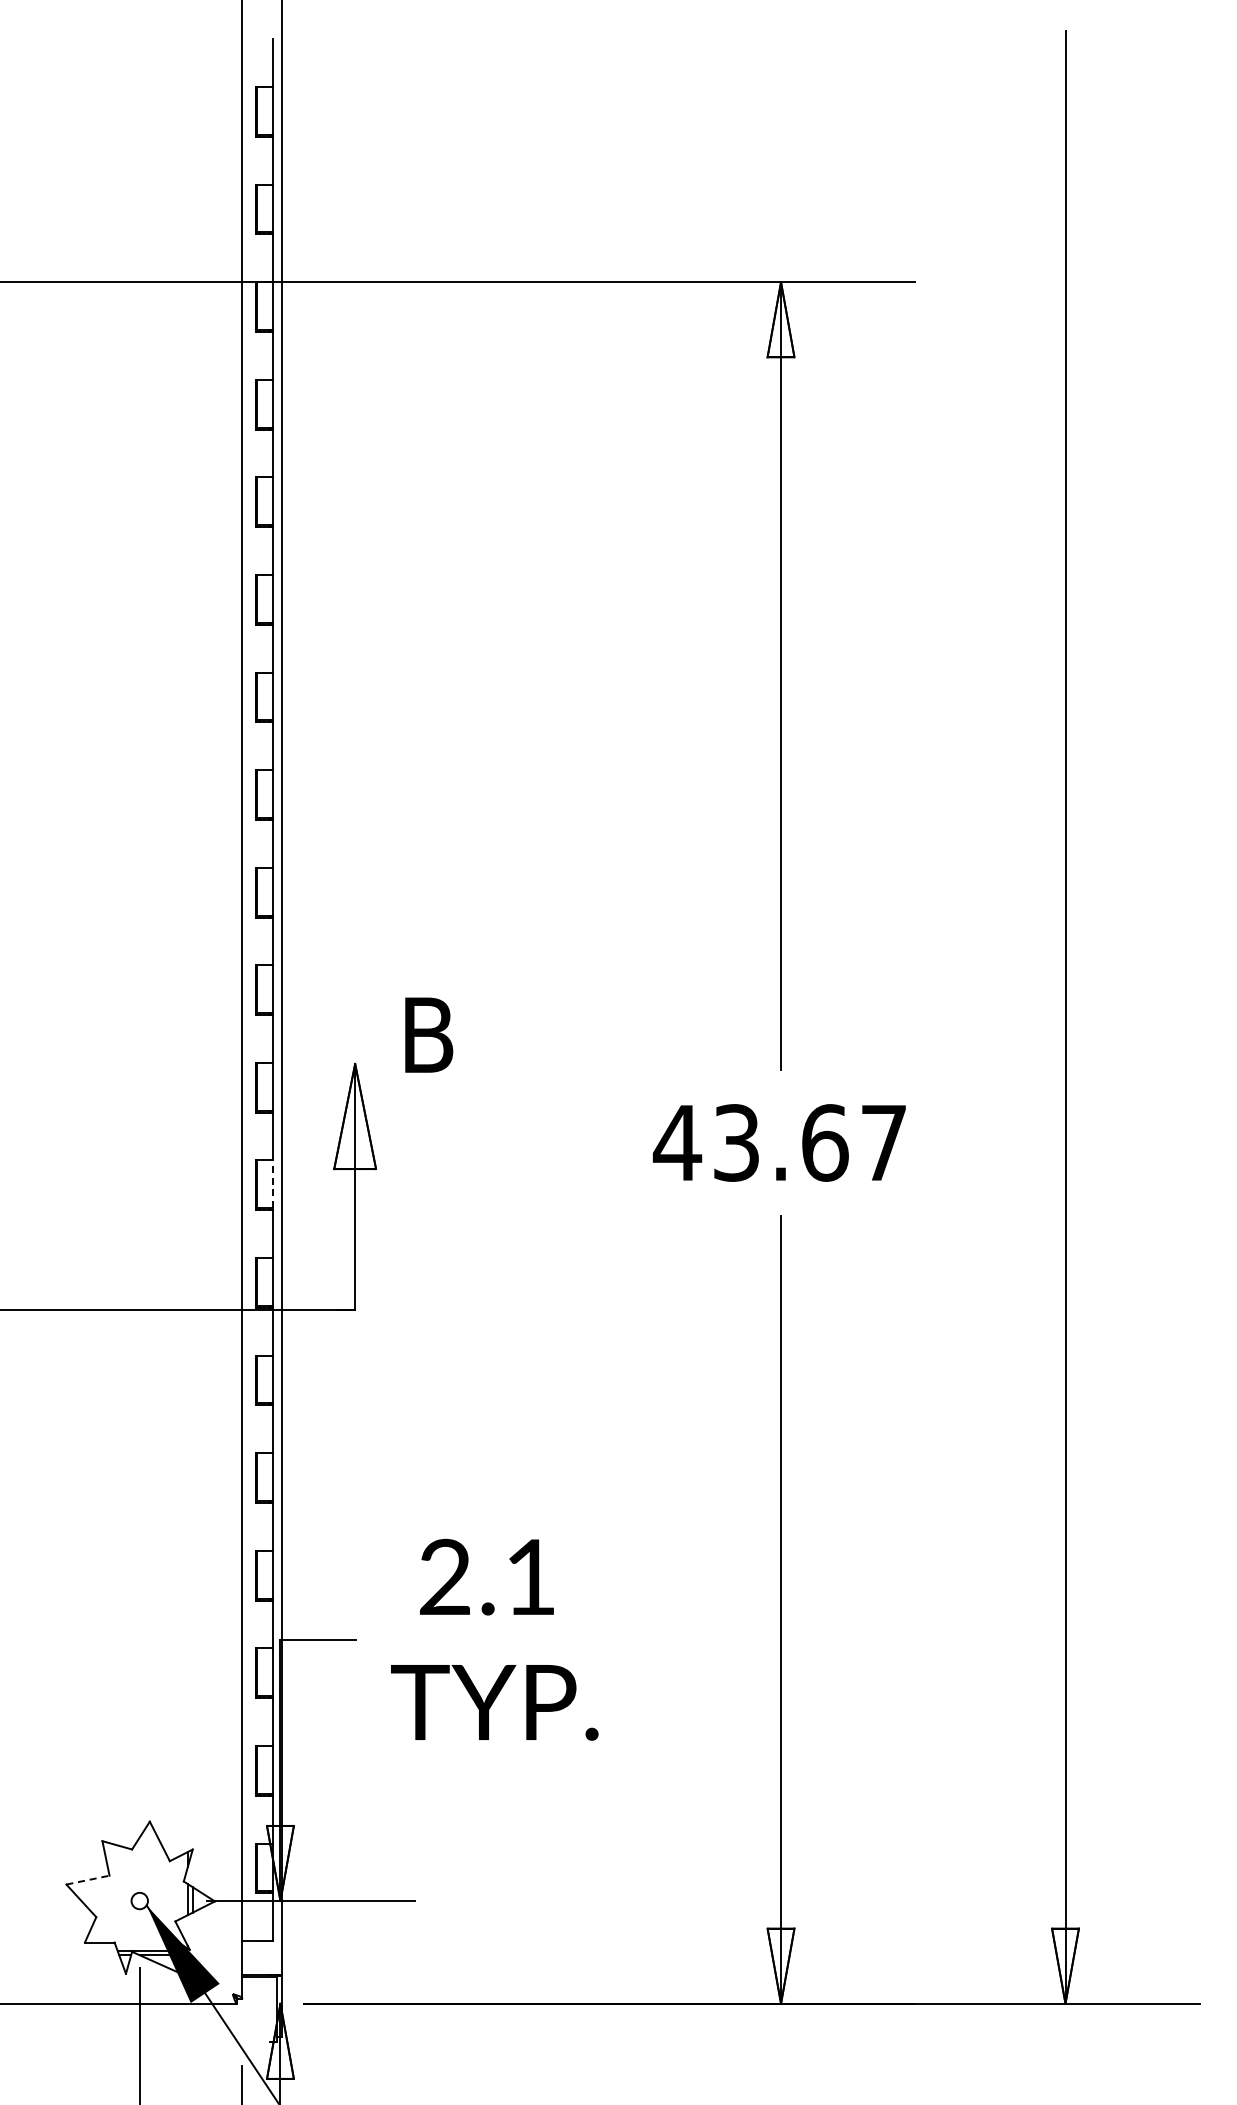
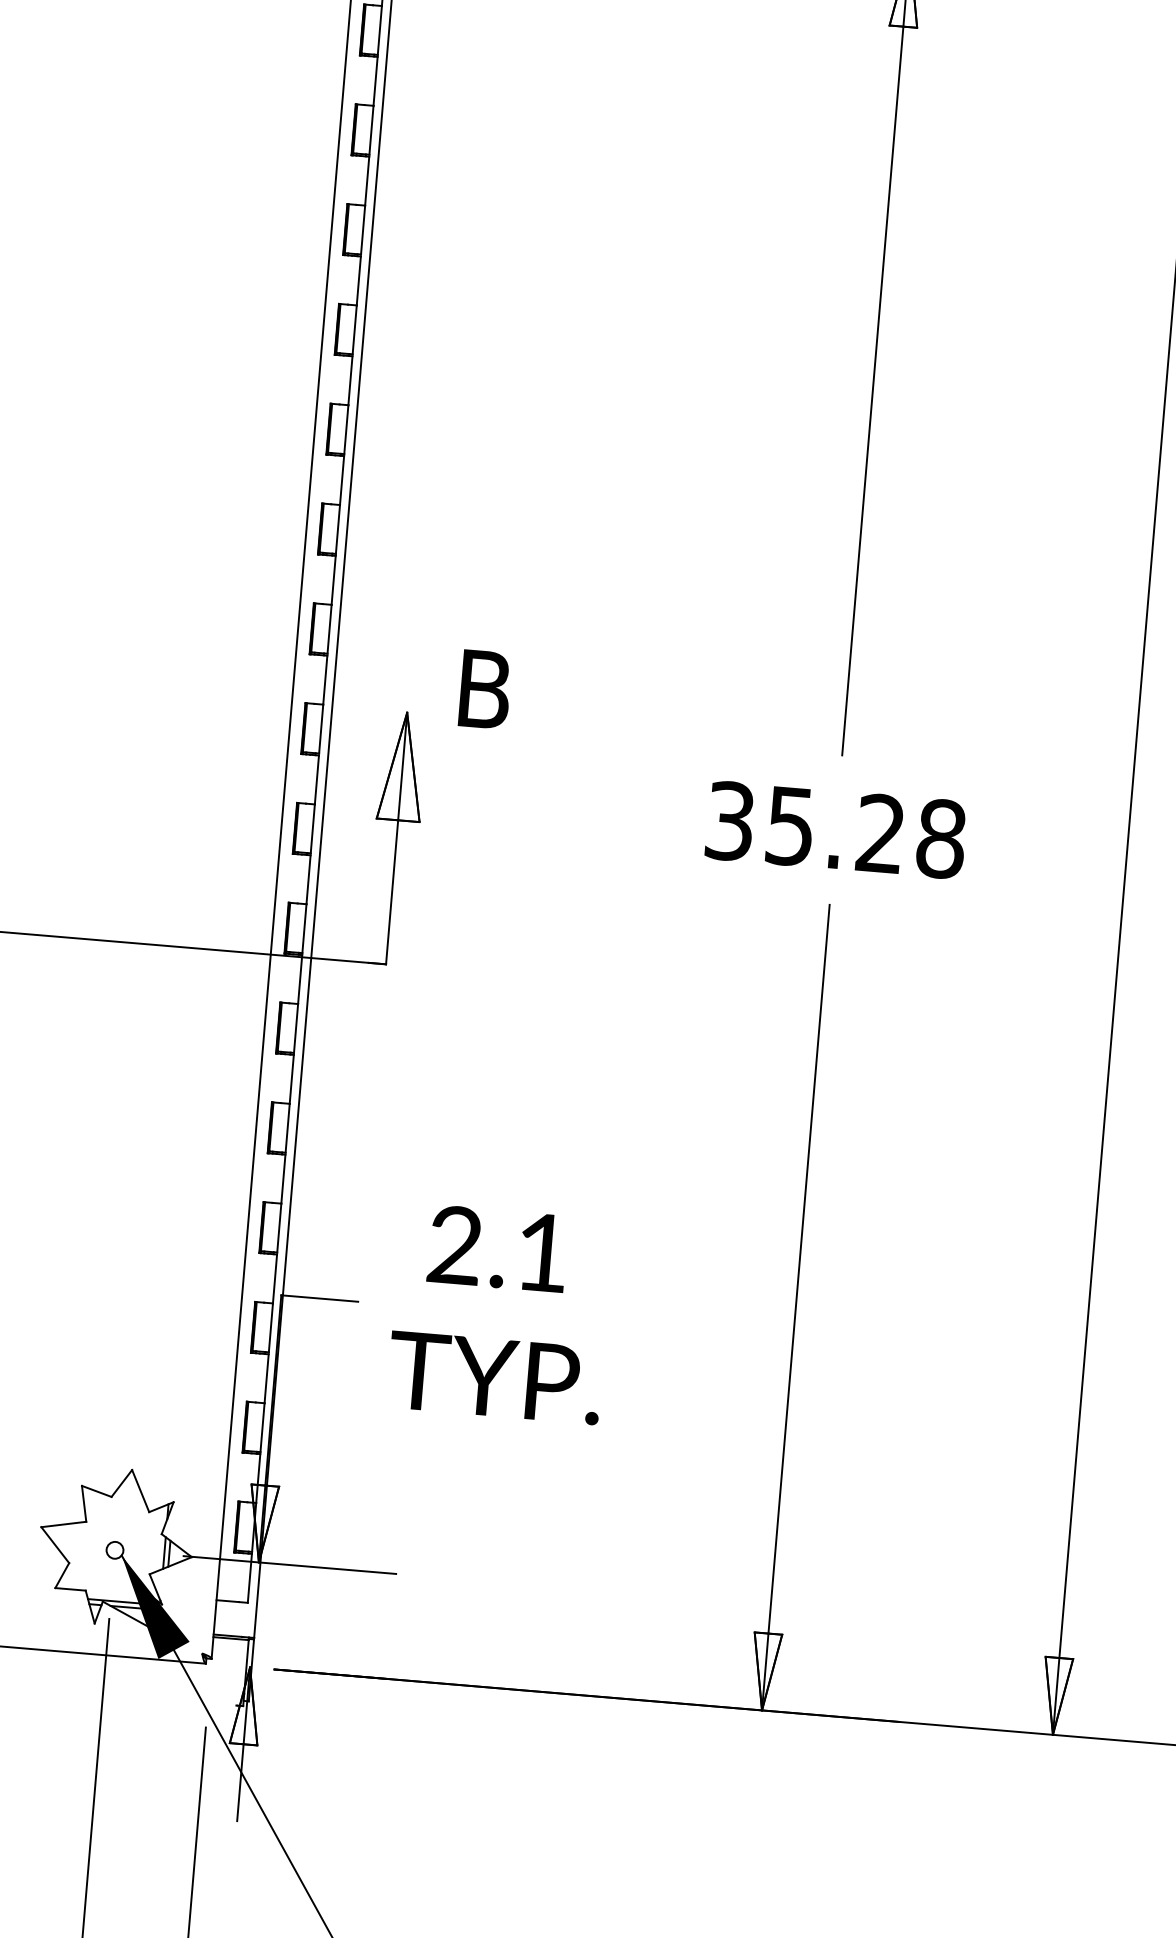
text: (779, 1142) -> (834, 829), 43.67 -> 35.28
line: (273, 1184) -> (313, 829), dashed -> solid
line: (88, 1880) -> (64, 1524), dashed -> solid

